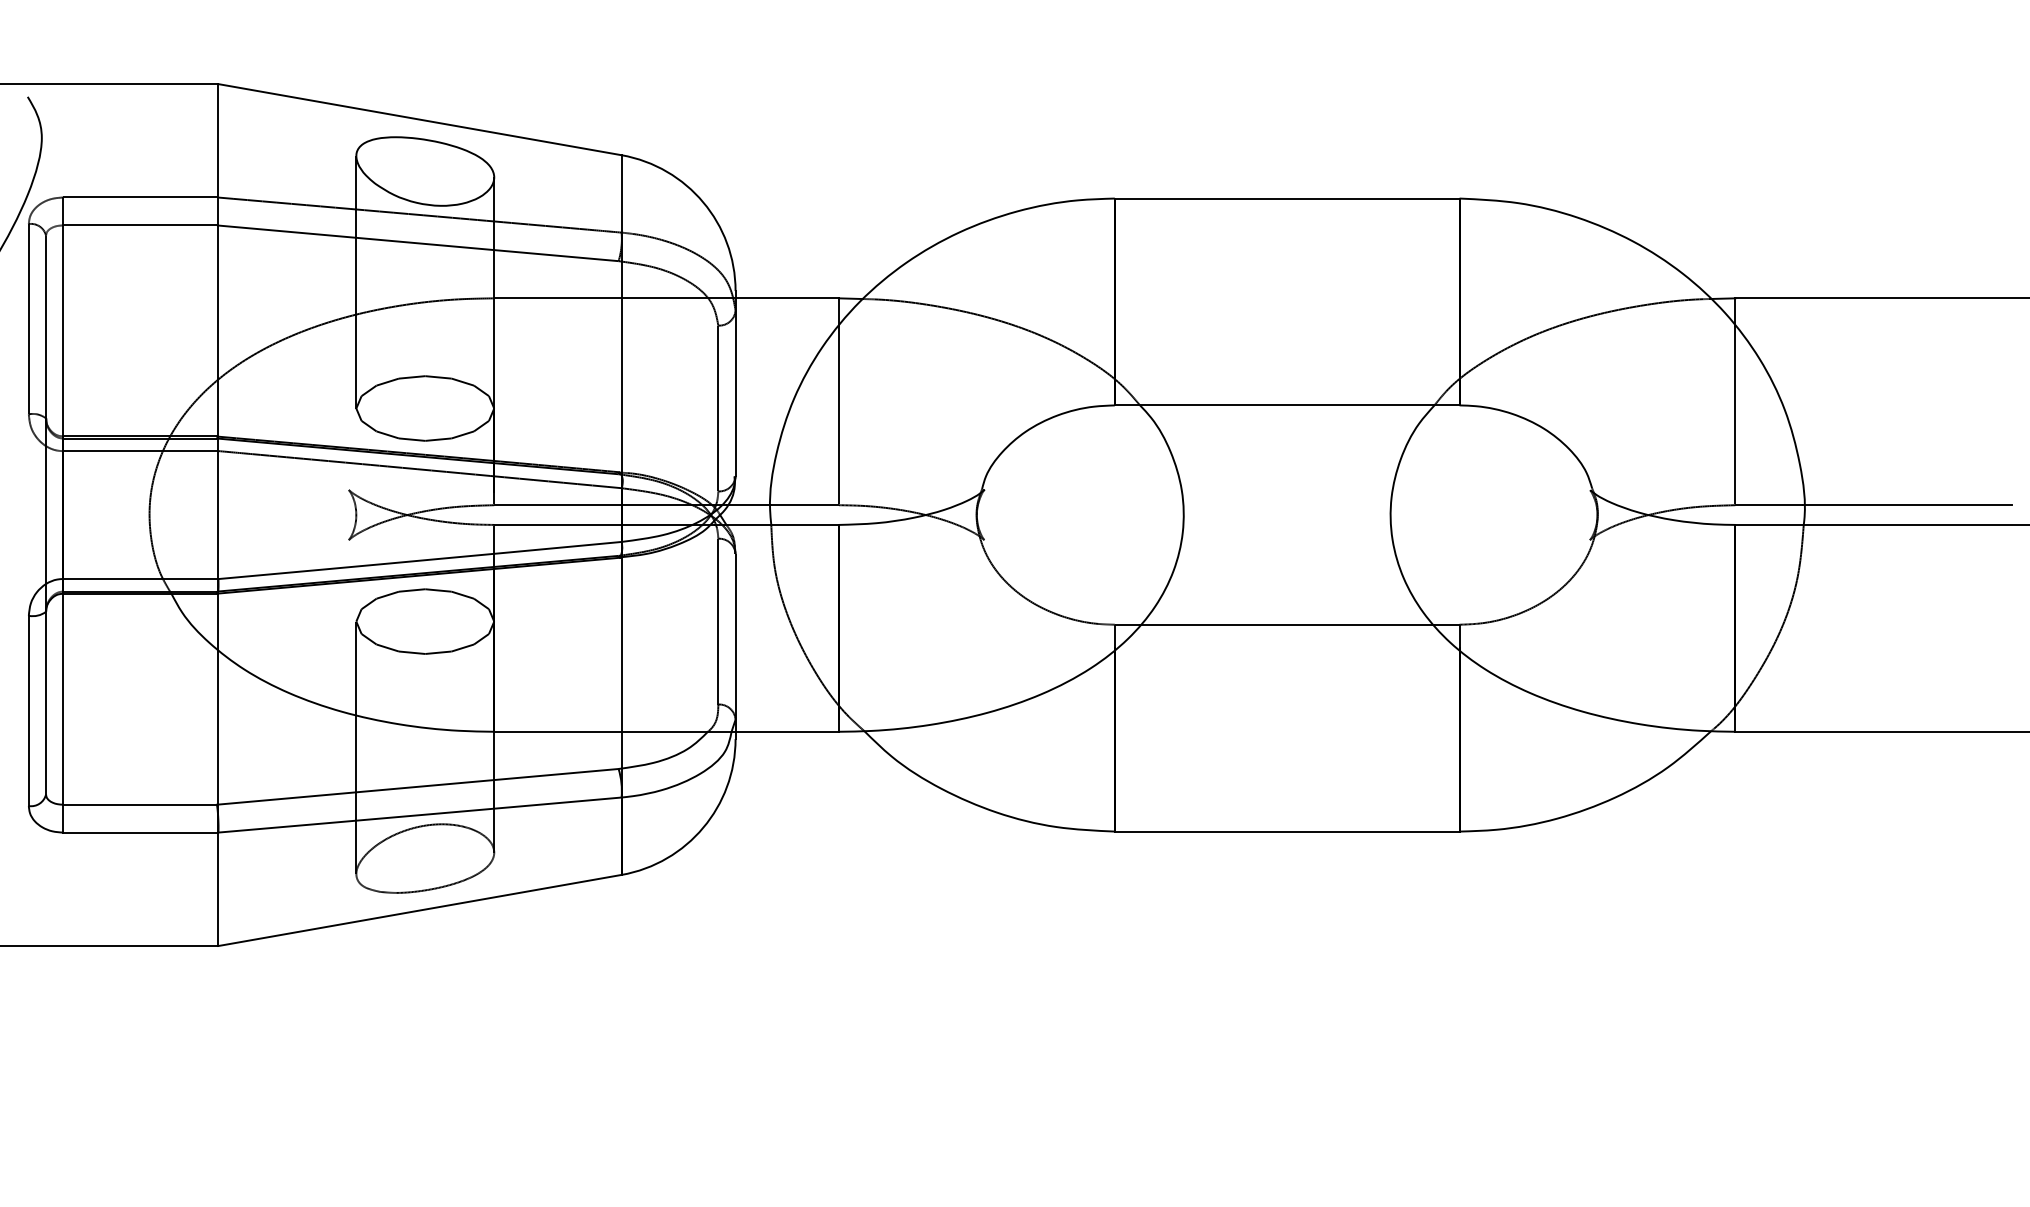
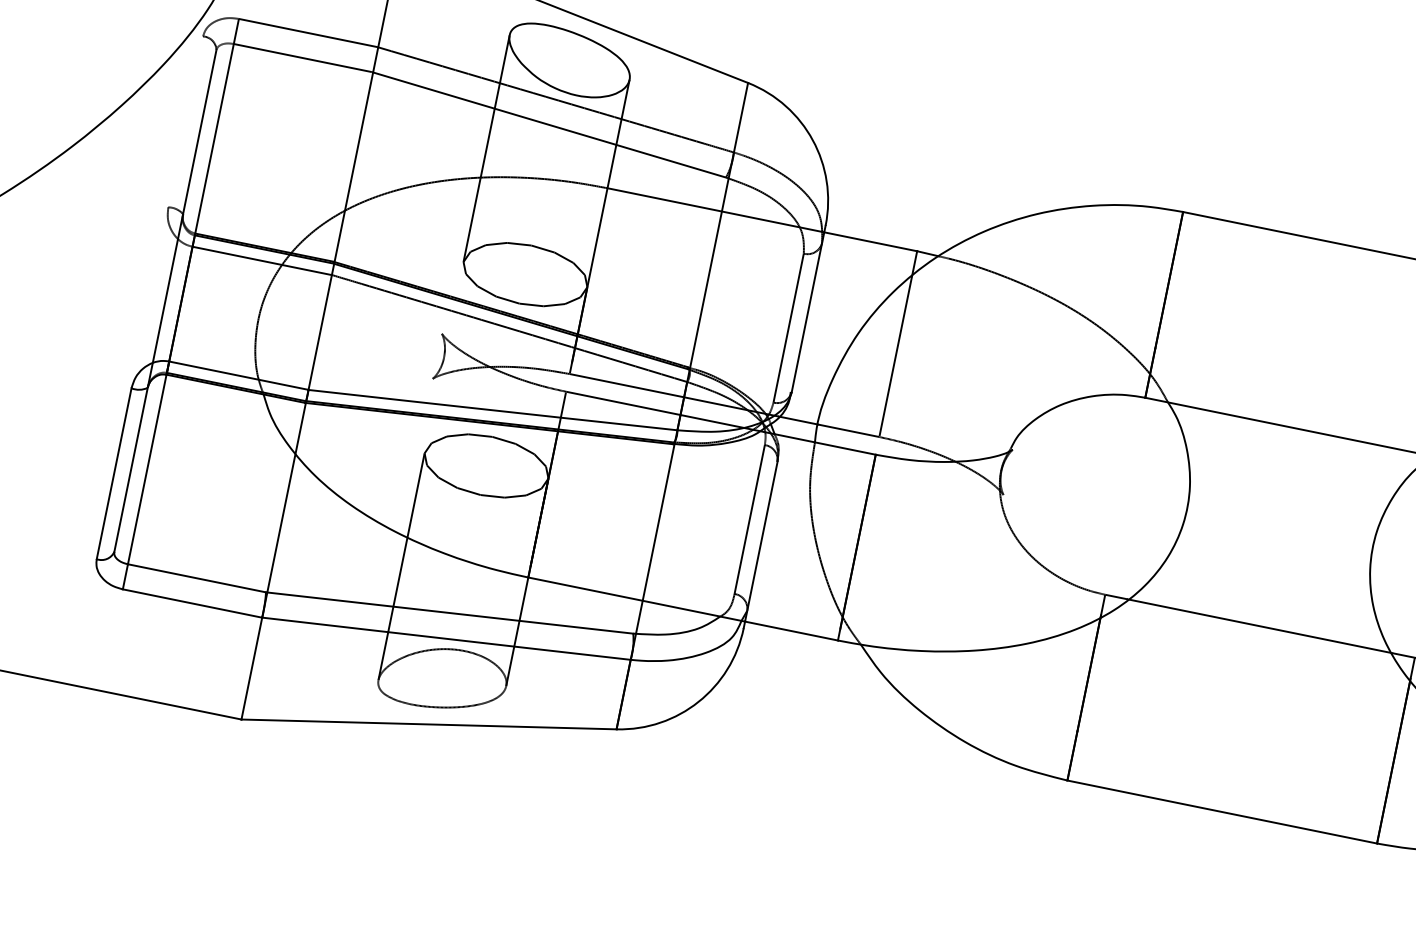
line: (28, 319) -> (185, 122), removed

